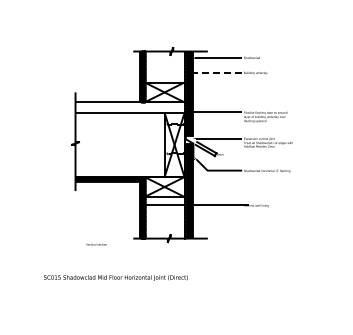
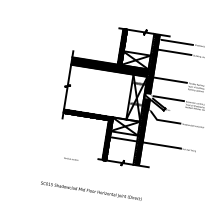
line: (215, 72) -> (173, 52), dashed -> solid
hatch: (129, 107) -> (109, 66), added
text: (115, 277) -> (91, 190), moved

